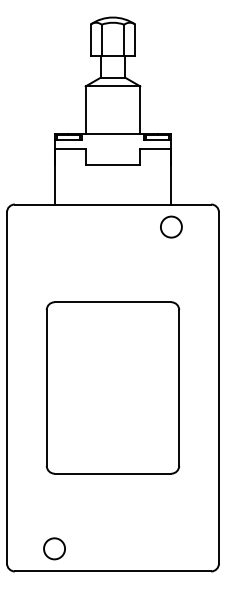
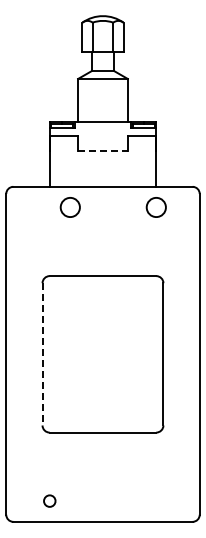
line: (112, 164) -> (102, 150), solid -> dashed
circle: (76, 227) -> (69, 207), added
line: (46, 388) -> (42, 354), solid -> dashed
circle: (54, 548) -> (49, 500), size x0.6

